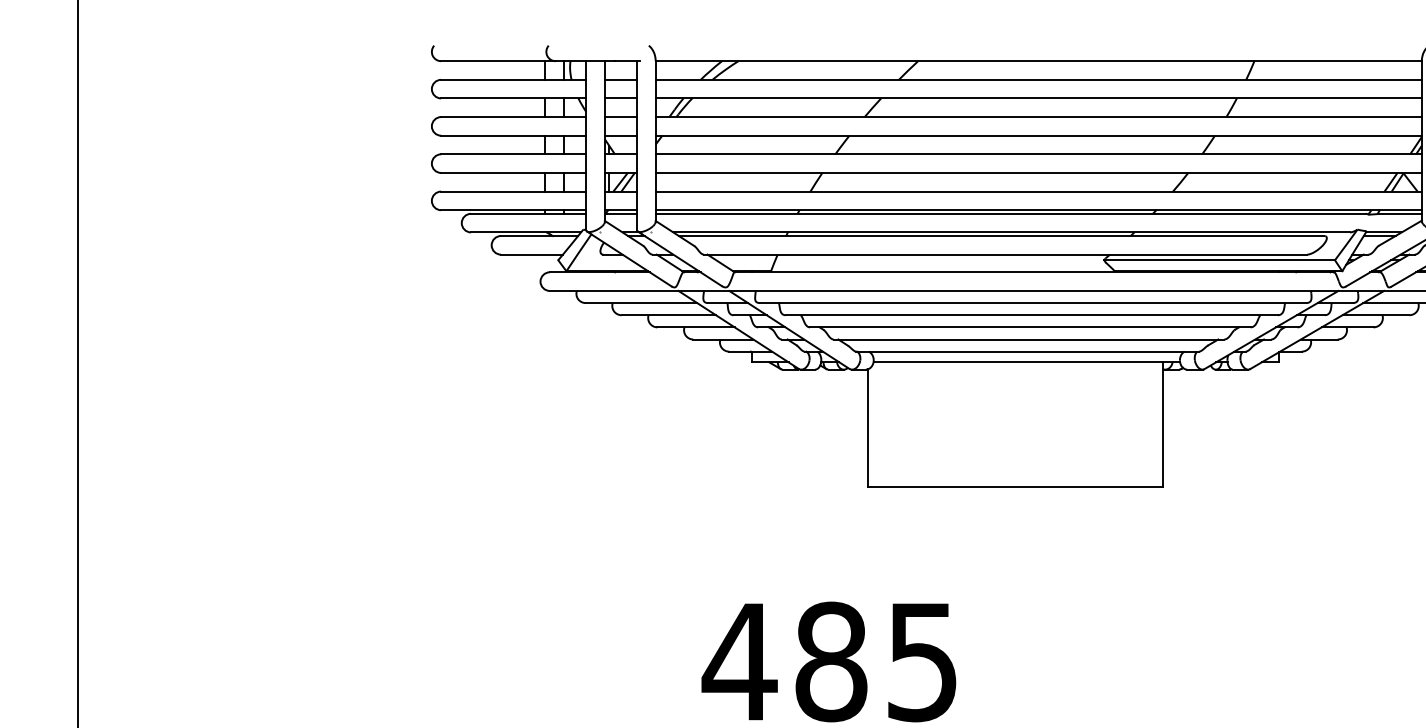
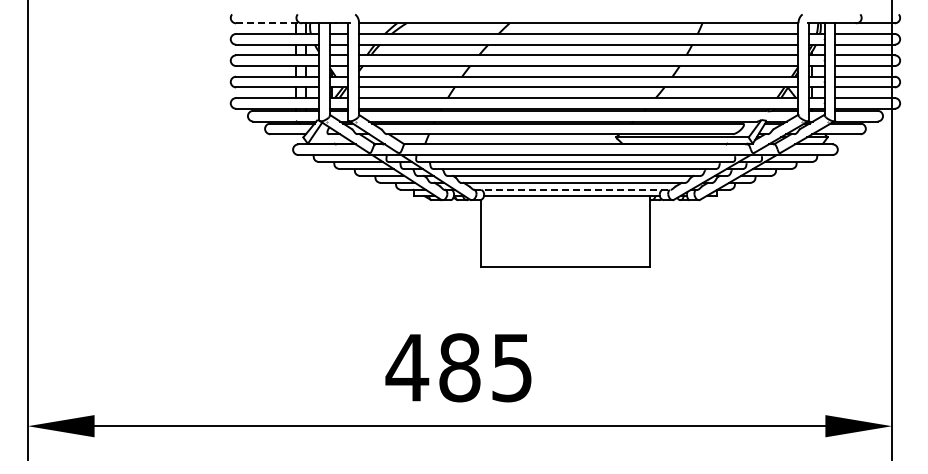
line: (497, 61) -> (268, 23), solid -> dashed
line: (1027, 351) -> (572, 189), solid -> dashed

